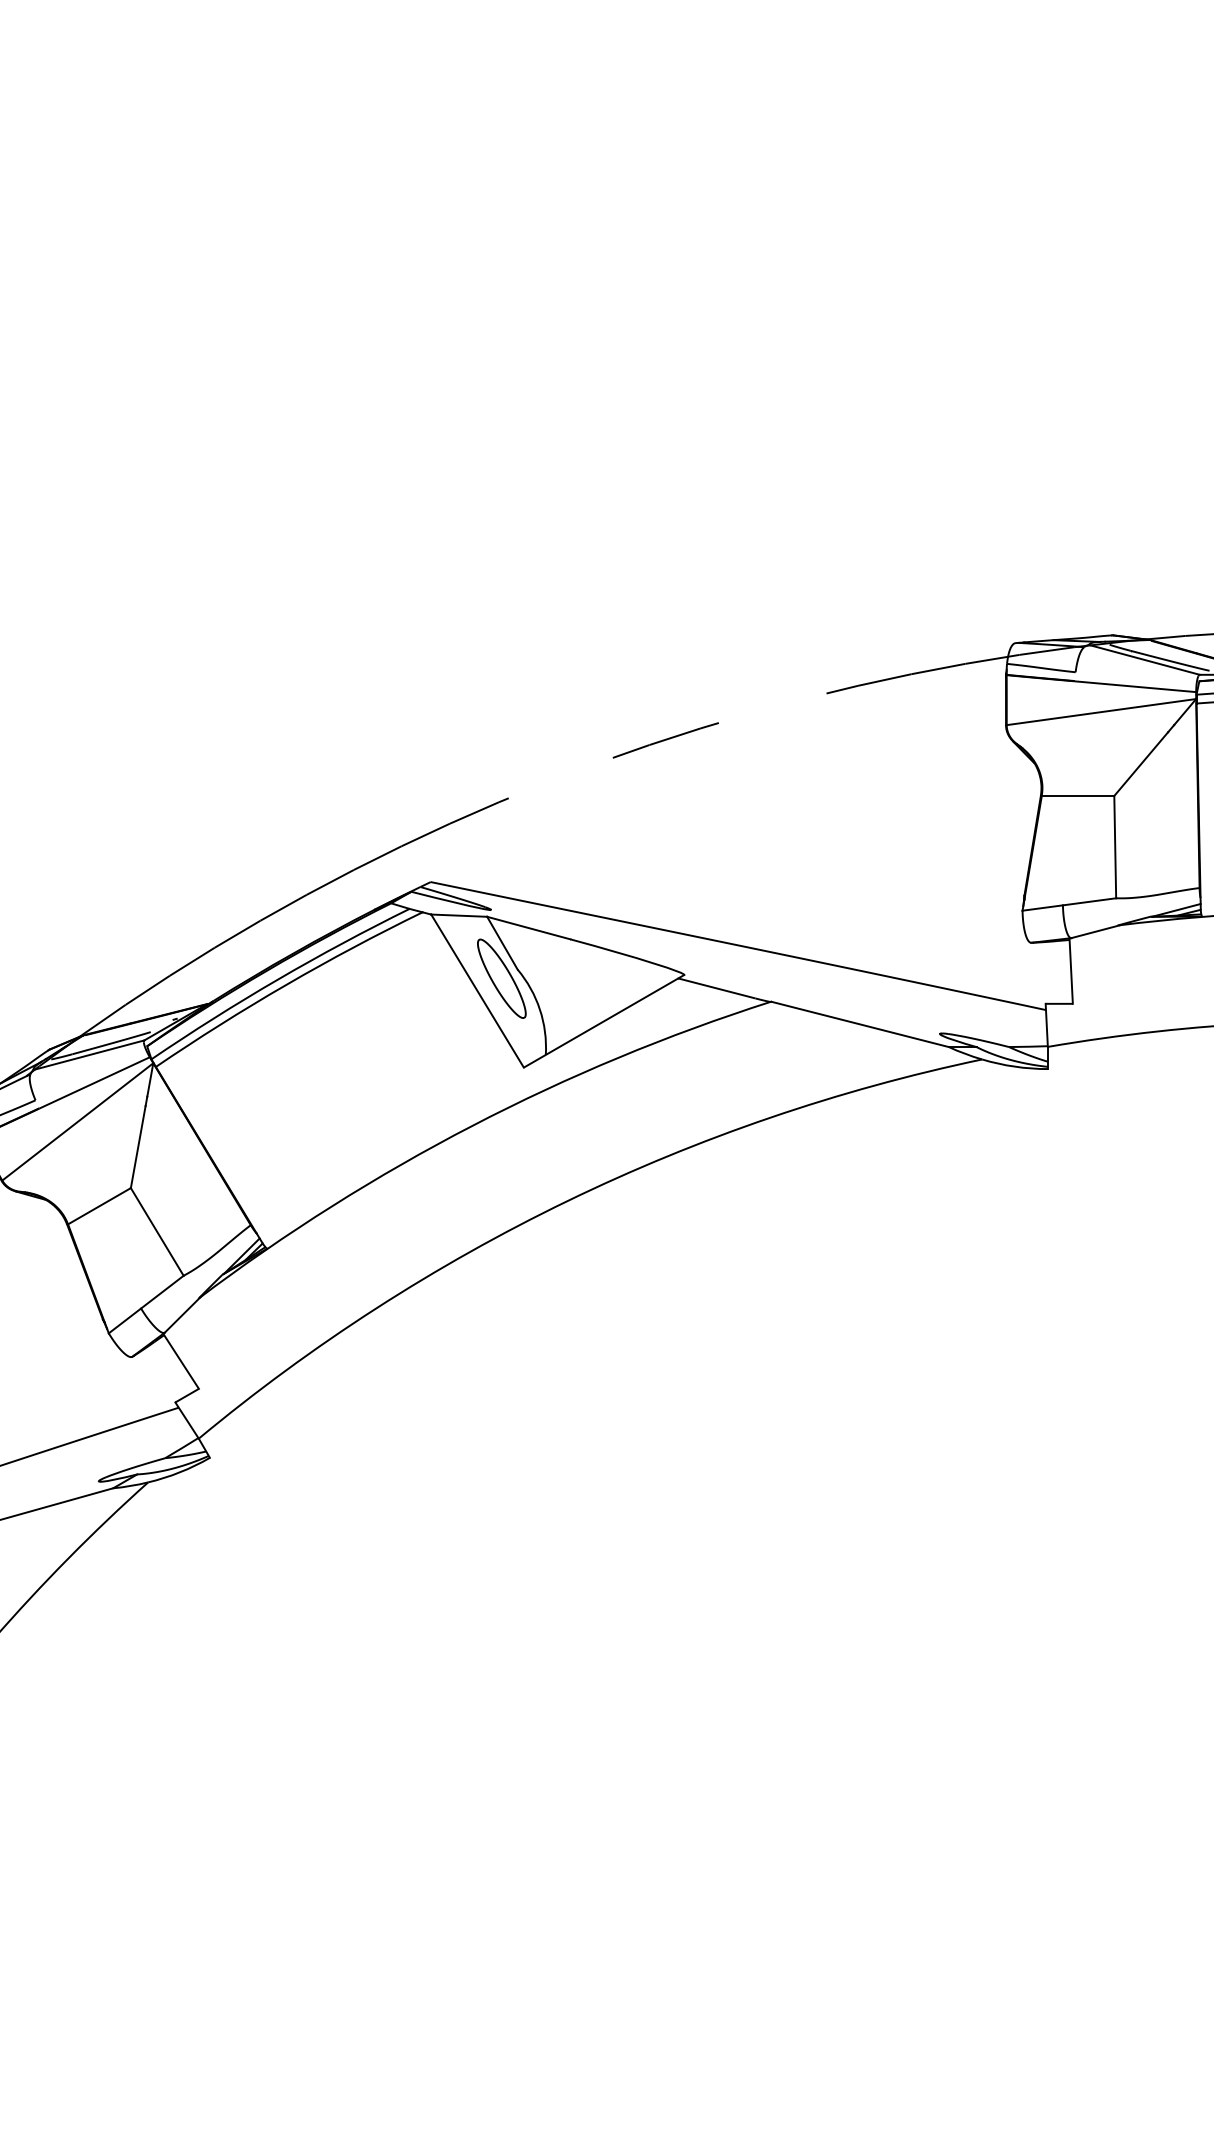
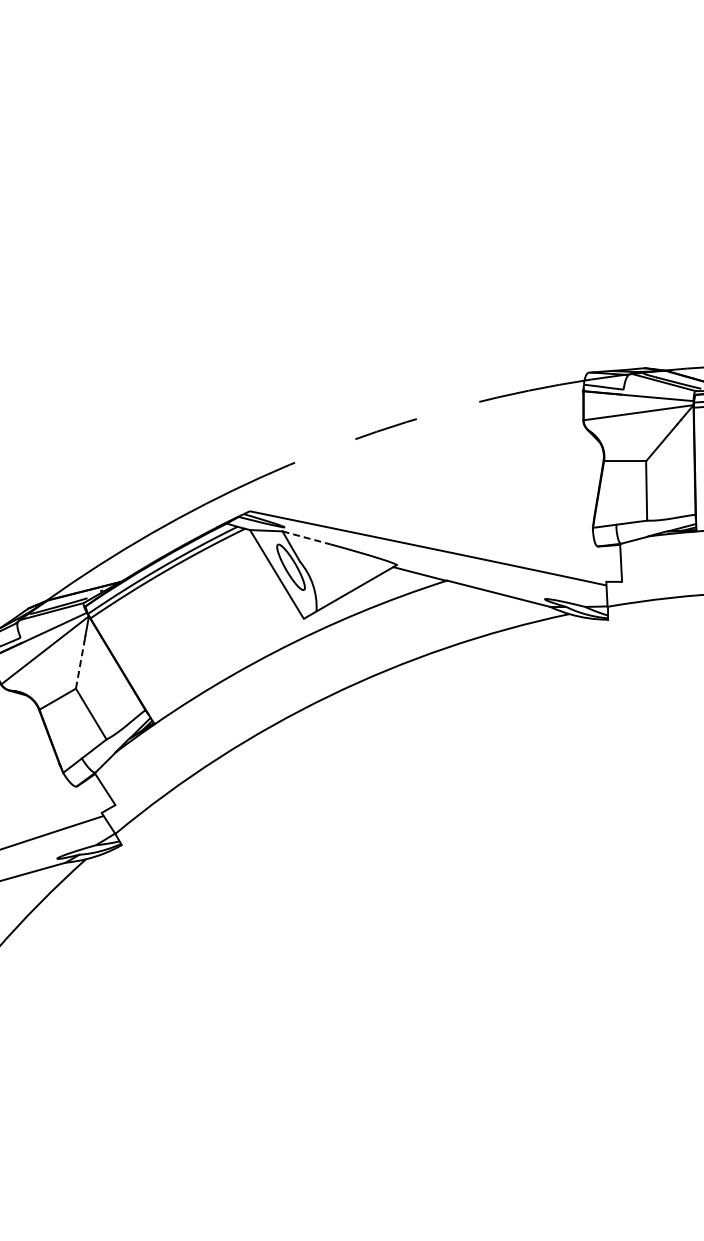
line: (528, 927) -> (306, 537), solid -> dashed
line: (138, 1146) -> (80, 664), solid -> dashed

